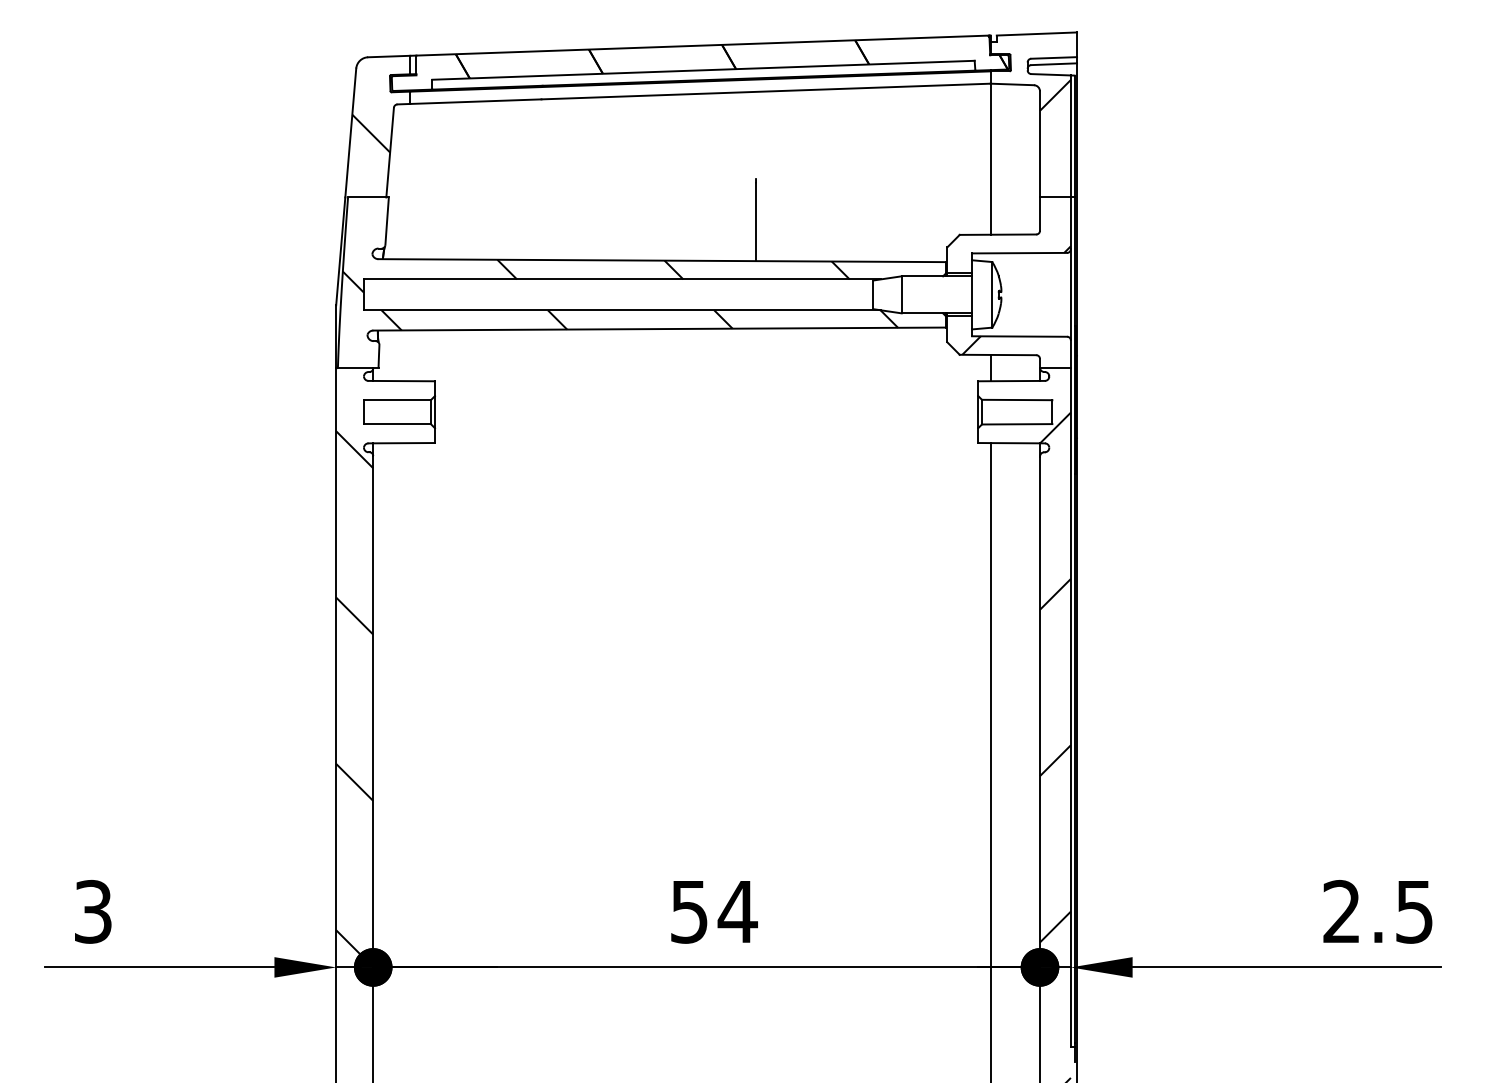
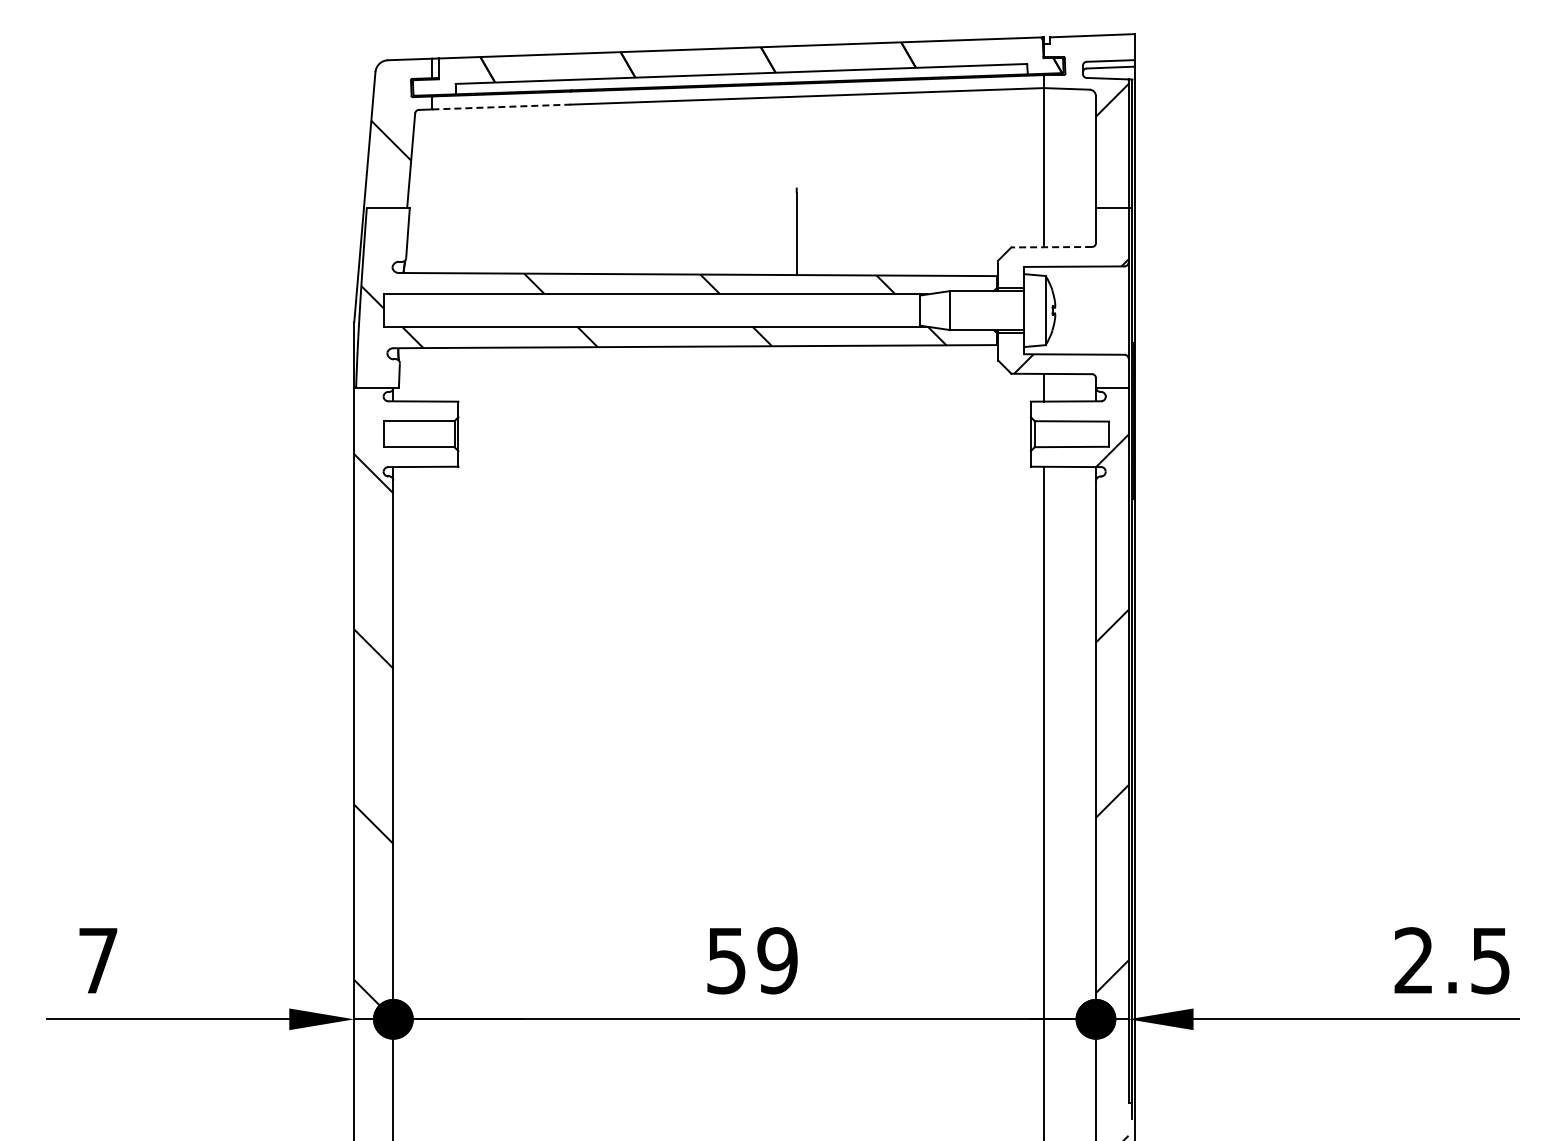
line: (476, 102) -> (502, 107), solid -> dashed
line: (997, 234) -> (1051, 247), solid -> dashed
text: (93, 911) -> (98, 960), 3 -> 7
text: (737, 911) -> (777, 960), 54 -> 59

